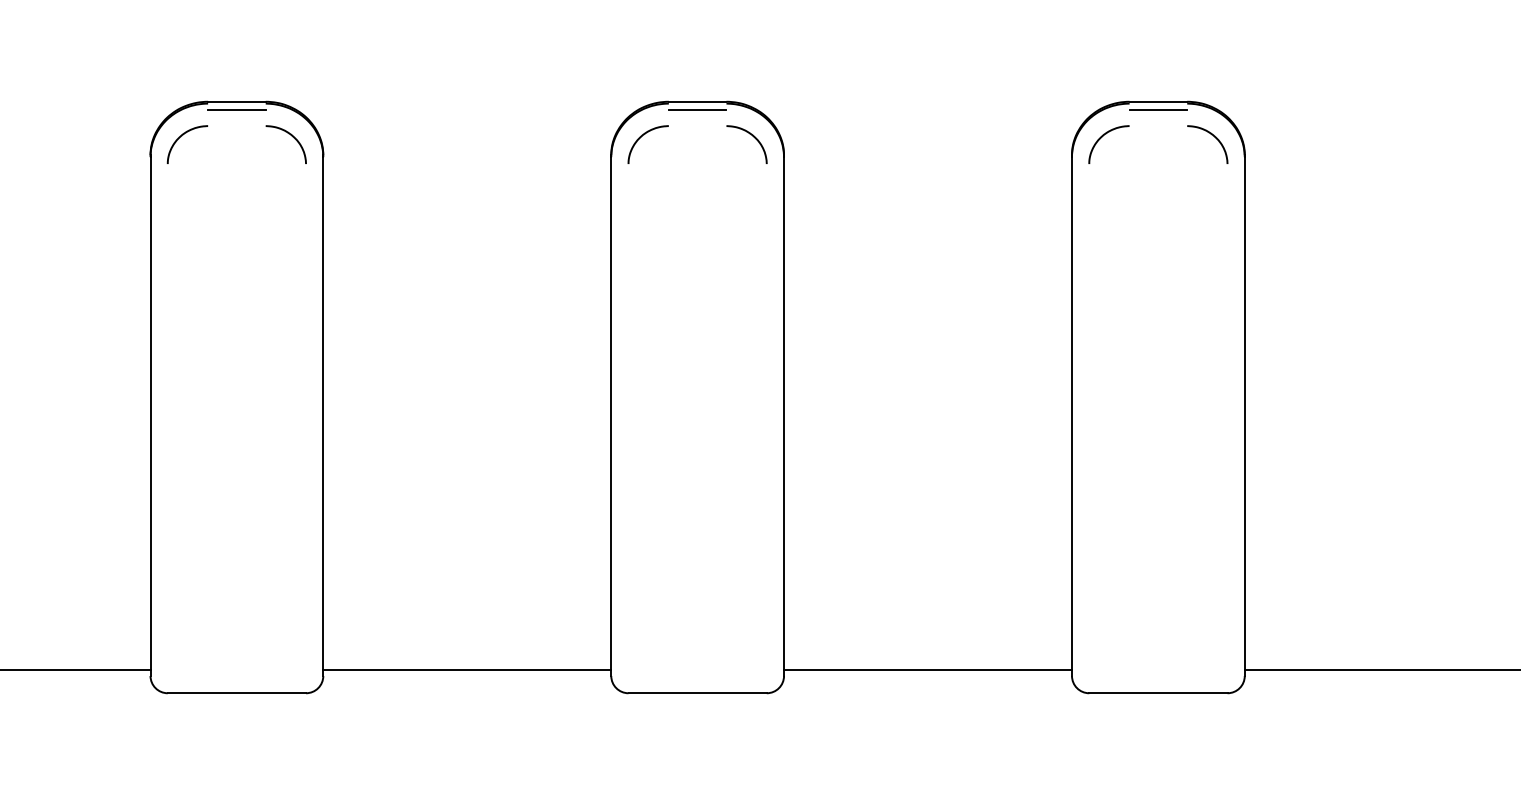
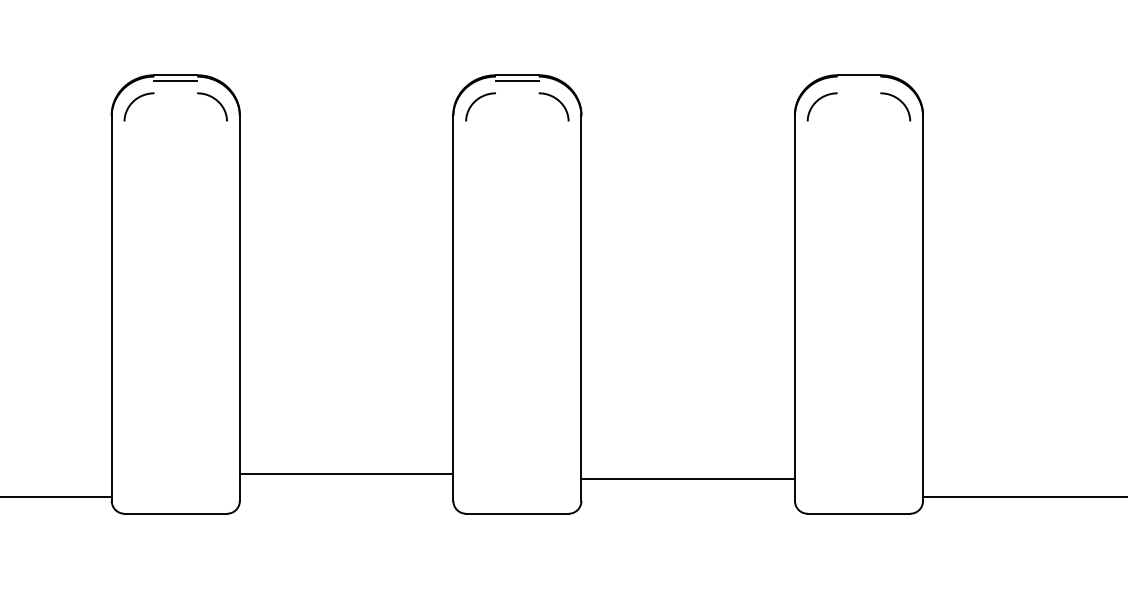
line: (1158, 109) -> (859, 80), removed
line: (467, 670) -> (346, 473), moved
line: (928, 670) -> (688, 479), moved

